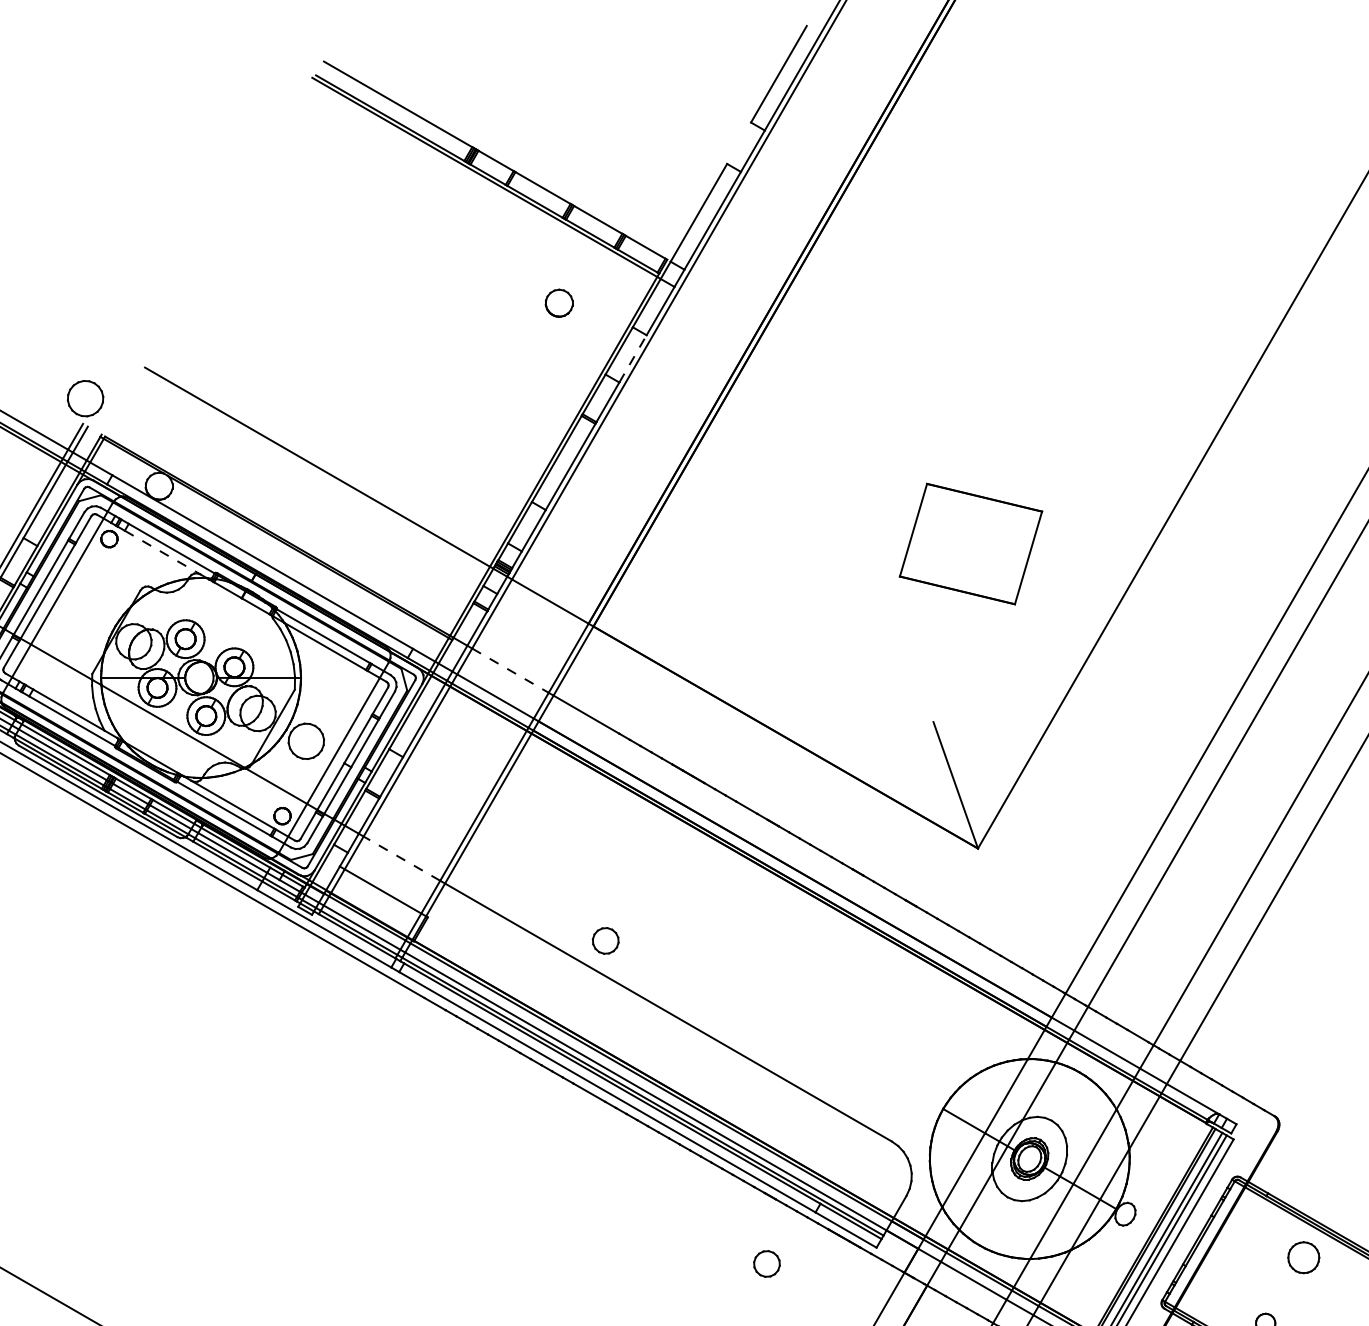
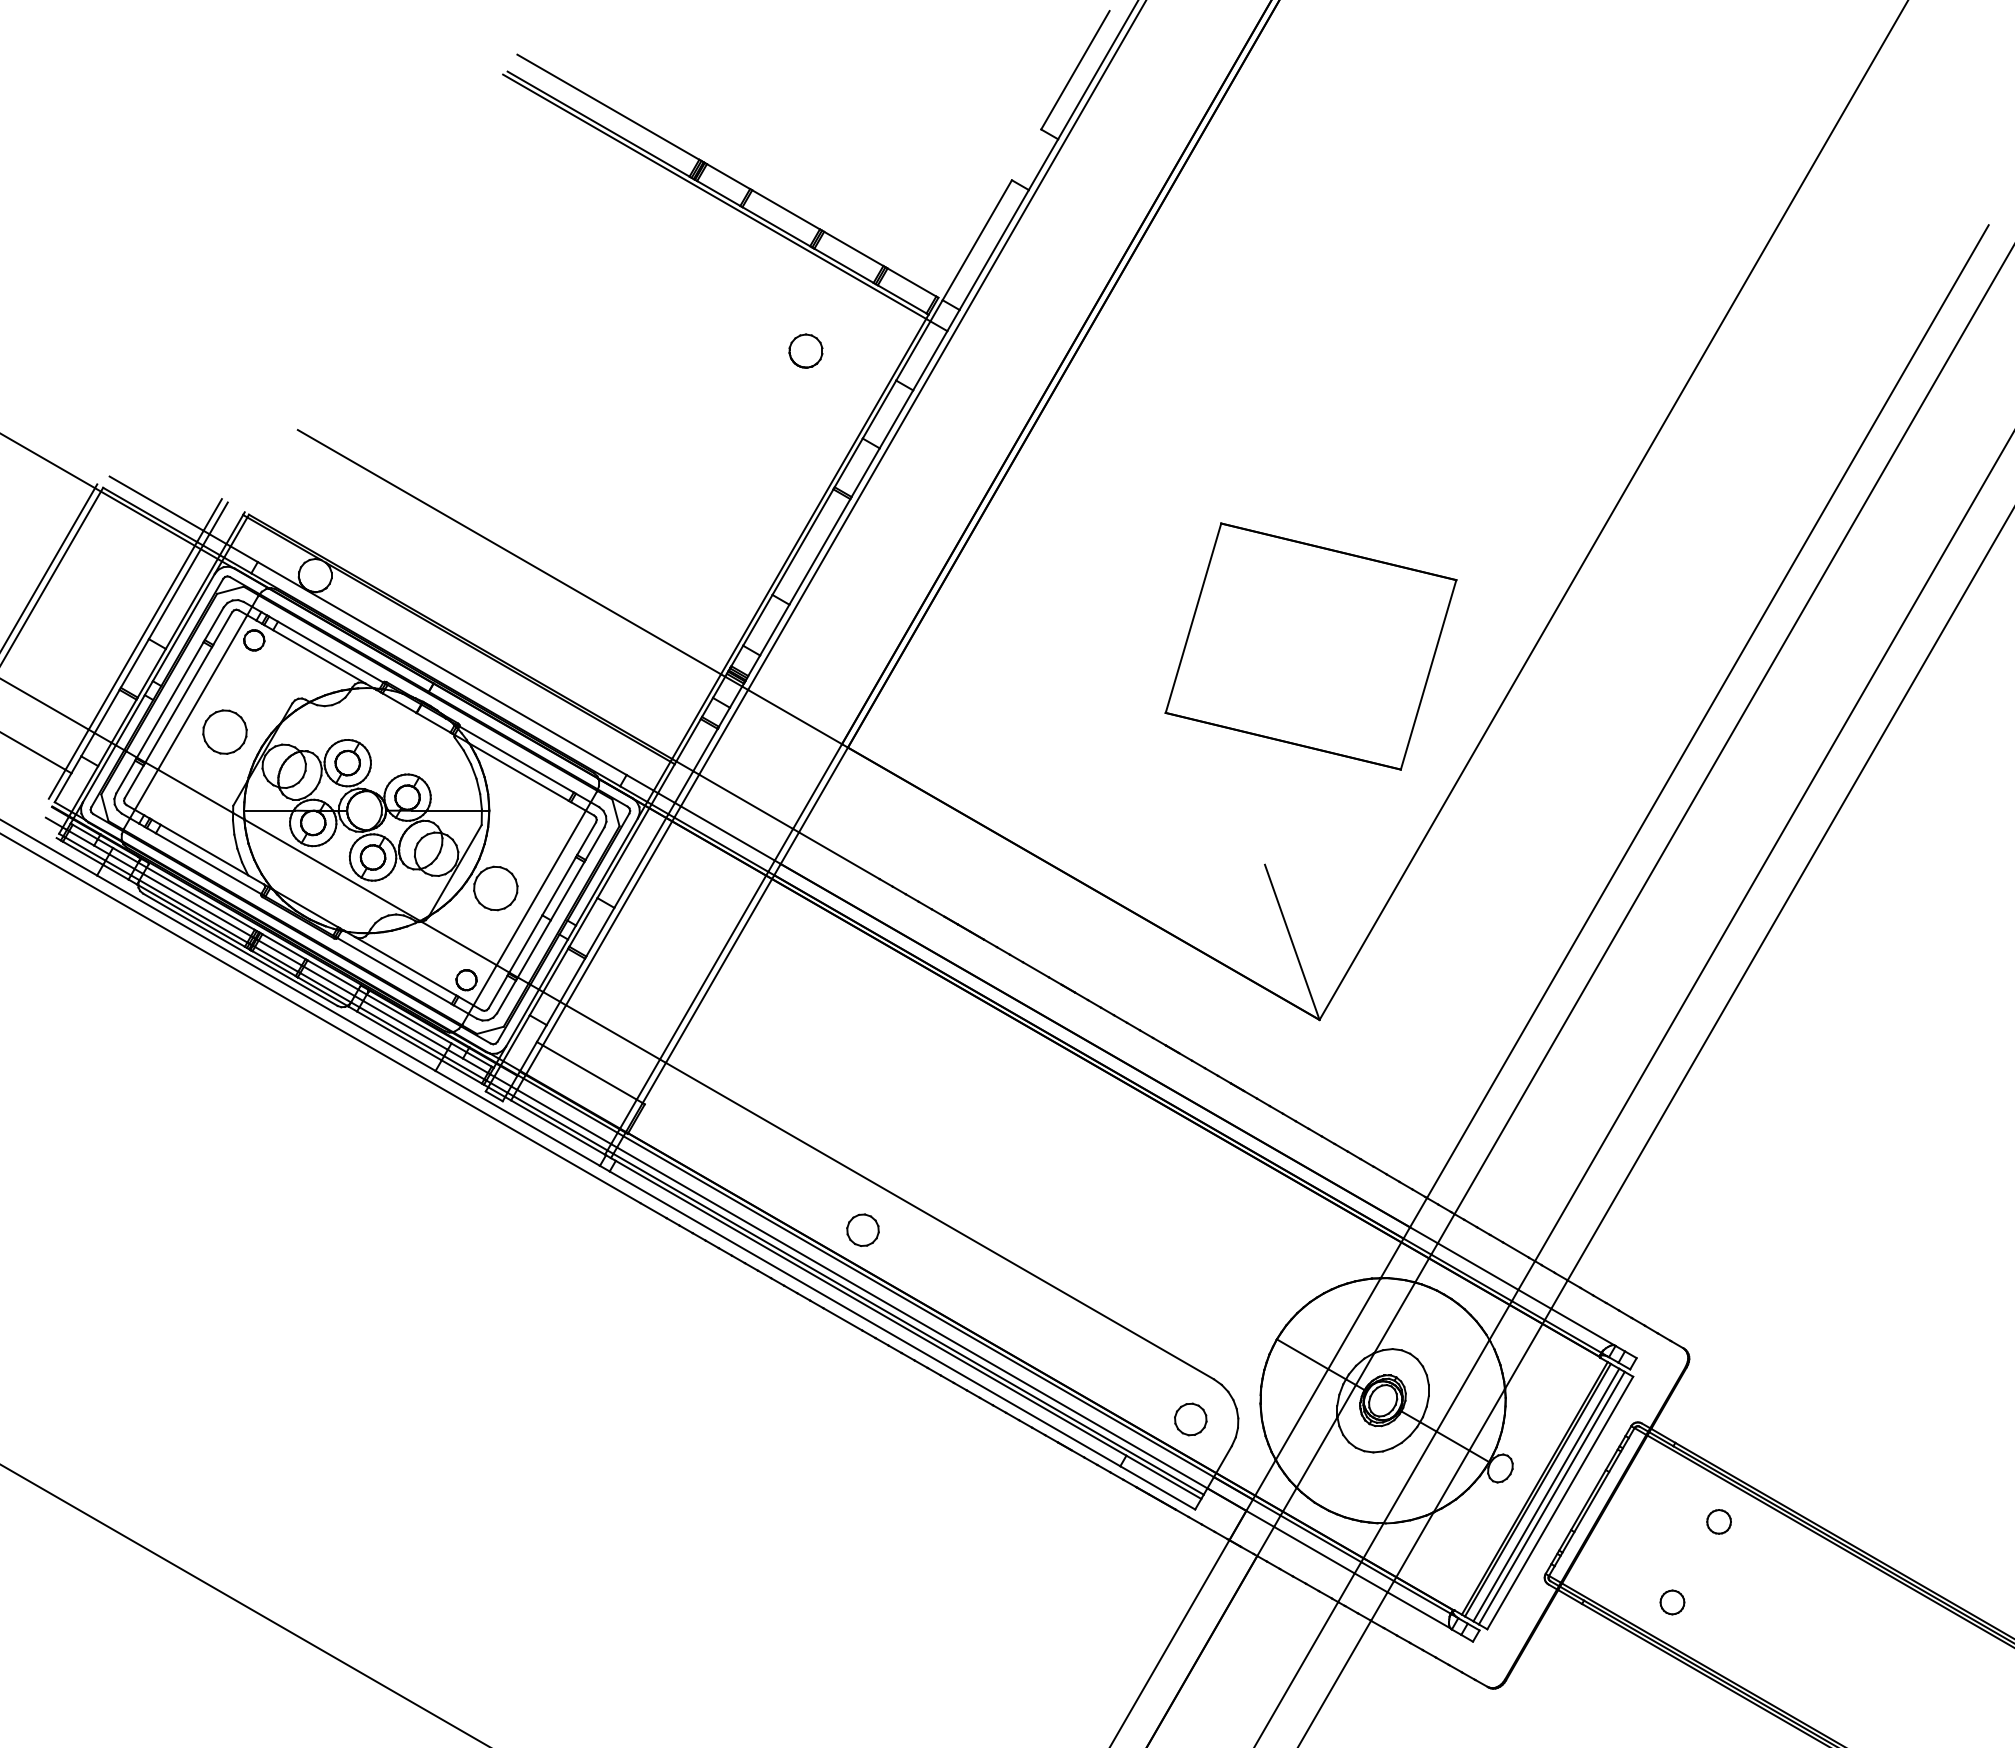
line: (633, 358) -> (896, 418), dashed -> solid
part: (85, 398) -> (224, 731), moved
part: (970, 544) -> (1310, 646), size x1.67
line: (162, 552) -> (319, 656), dashed -> solid
line: (510, 671) -> (746, 802), dashed -> solid
line: (401, 858) -> (612, 1032), dashed -> solid
part: (605, 940) -> (862, 1229), moved
part: (1303, 1257) -> (1718, 1521), size x0.62
part: (766, 1263) -> (1190, 1419), moved

